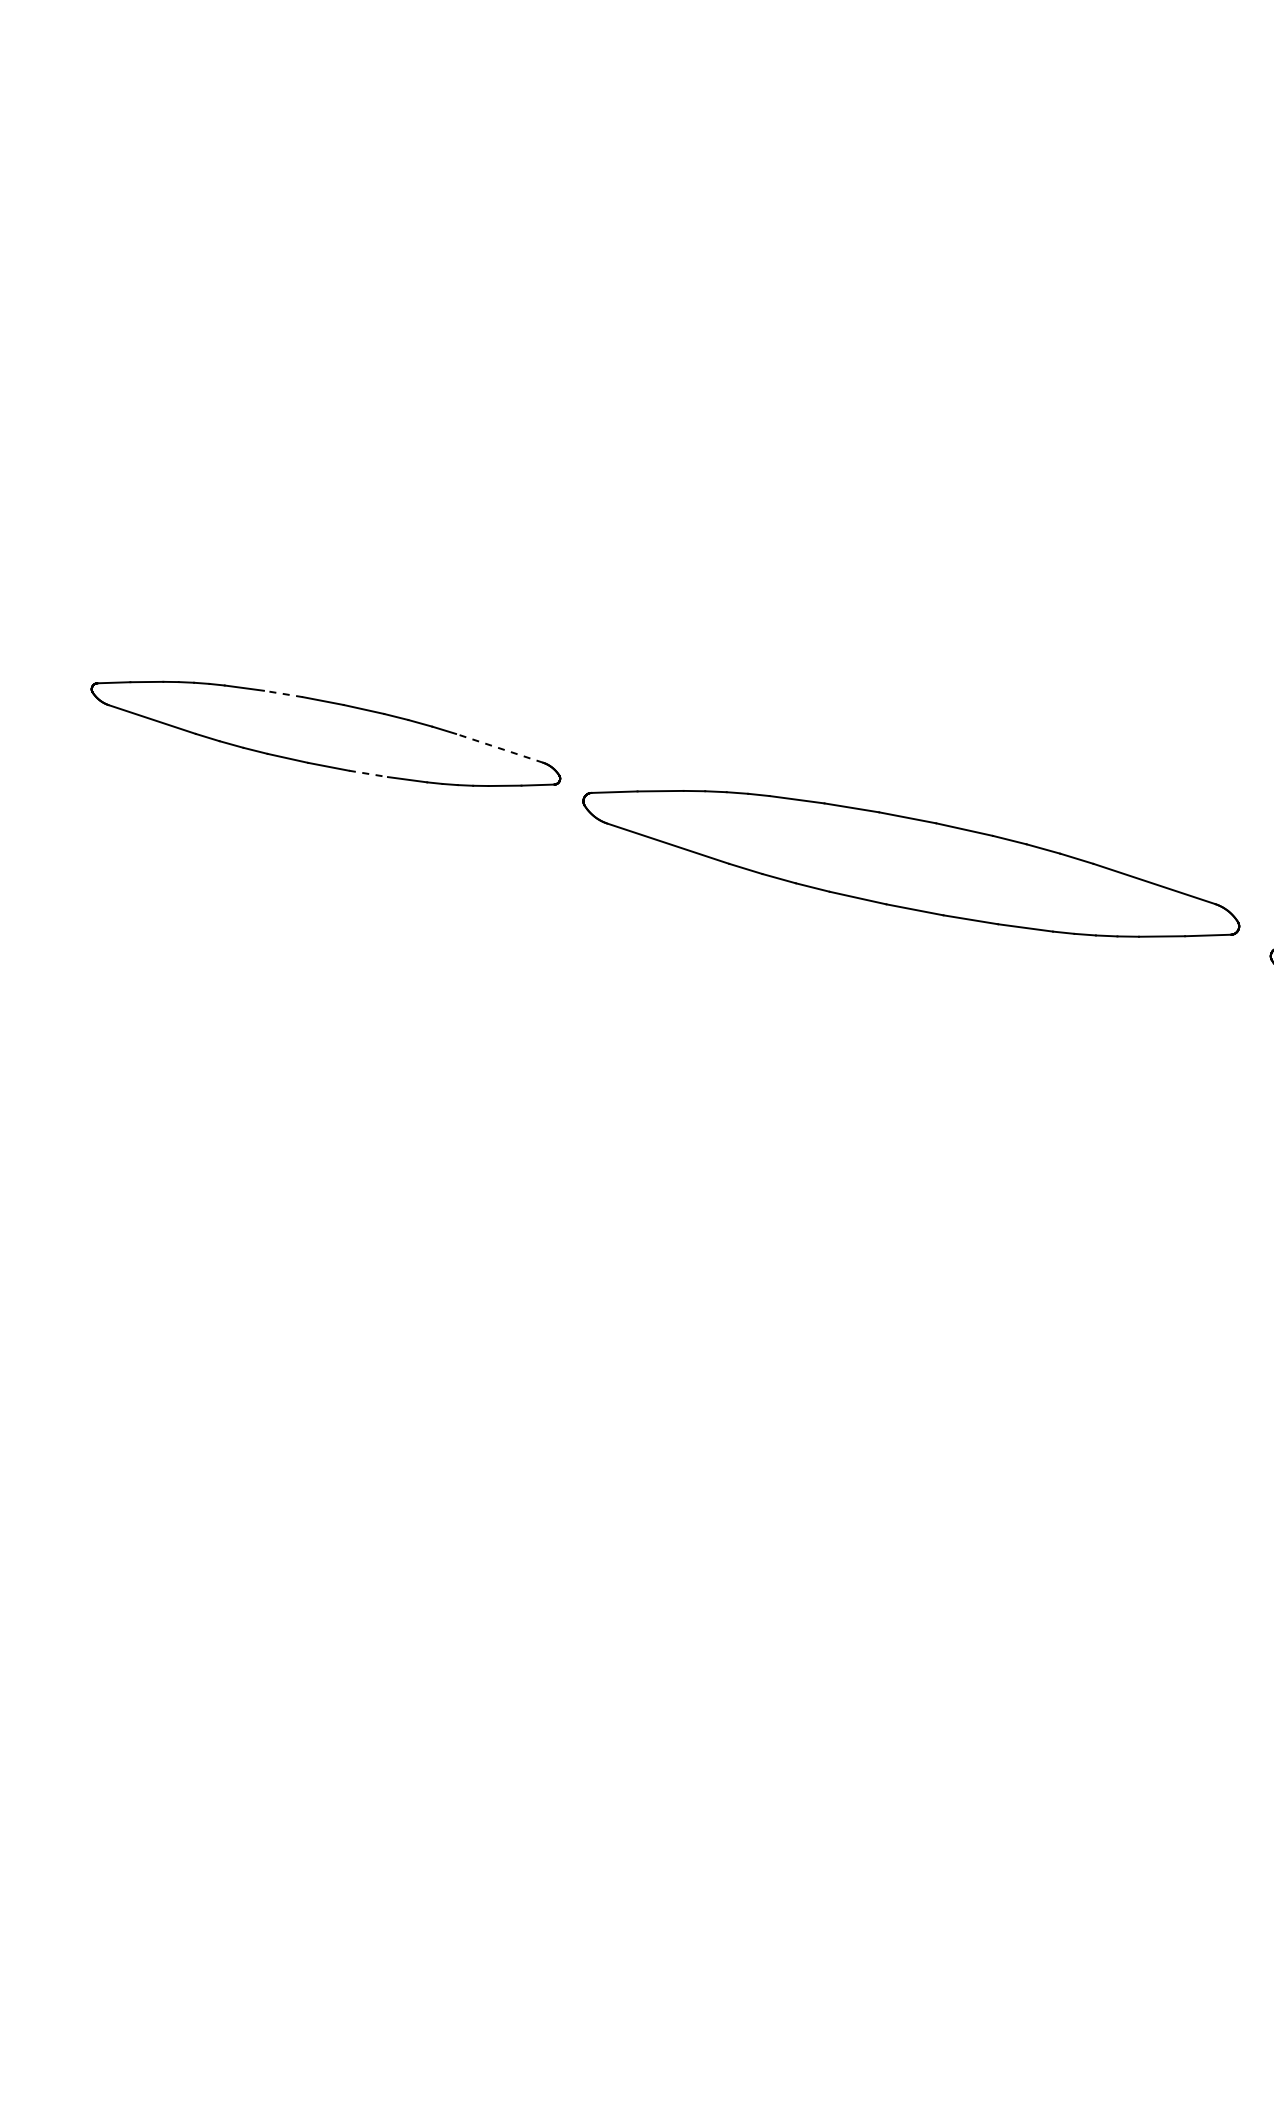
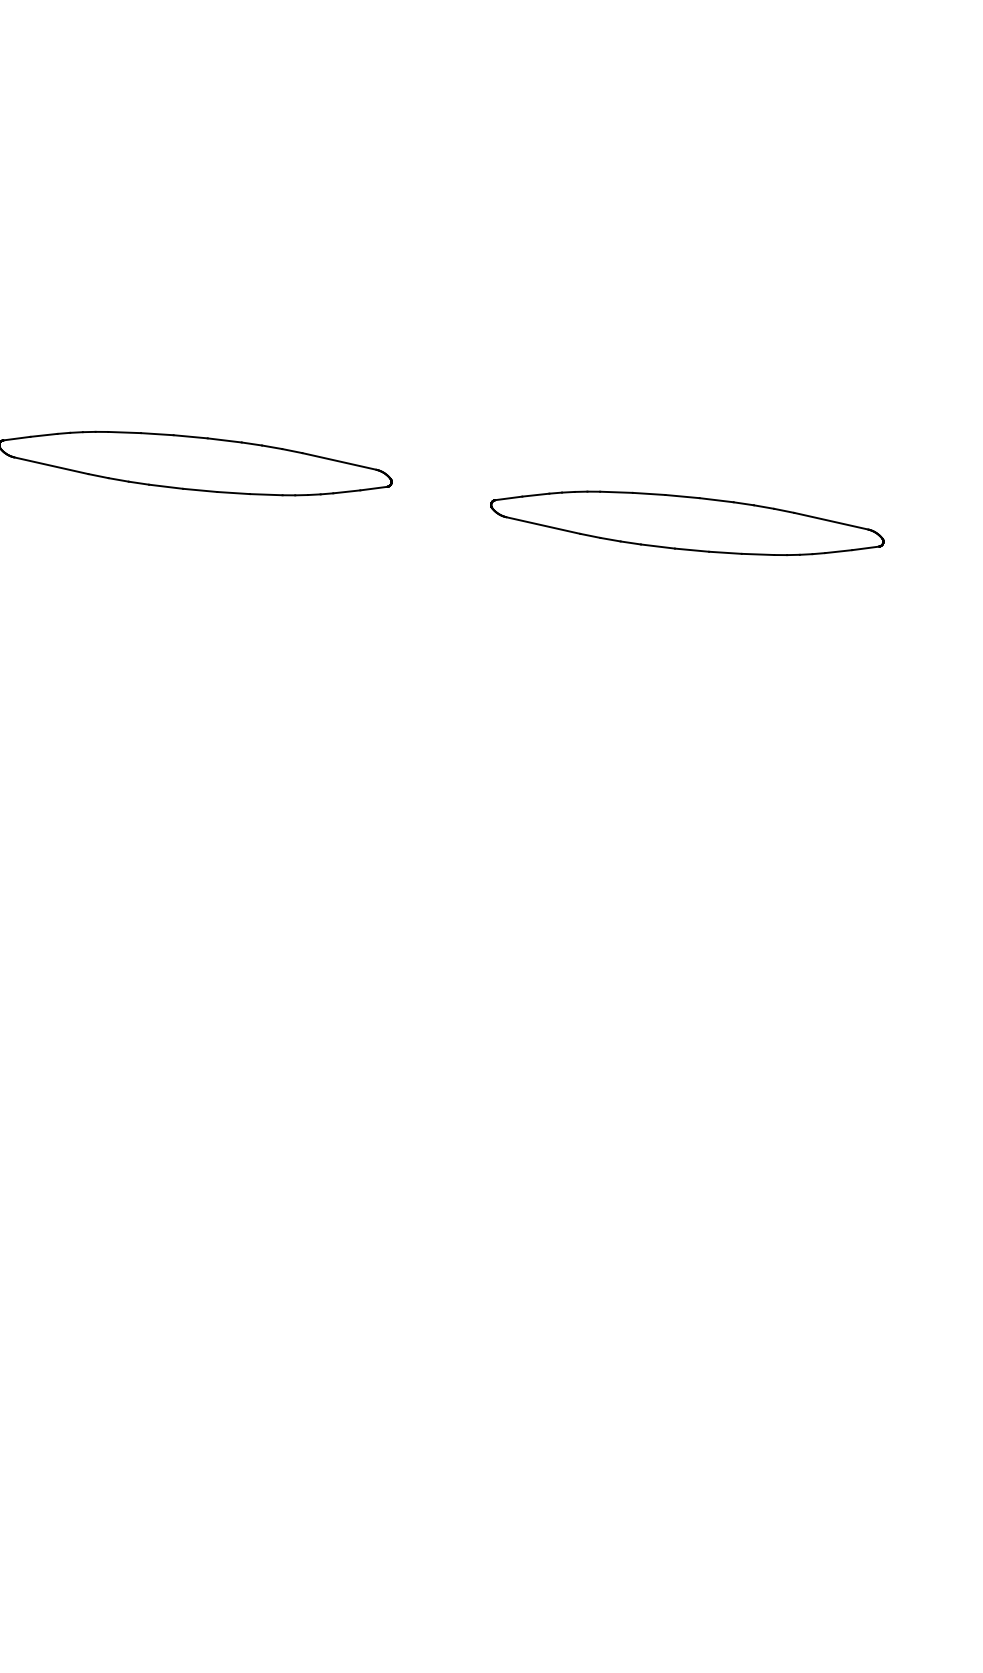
line: (283, 693) -> (157, 433), dashed -> solid
line: (499, 748) -> (339, 461), dashed -> solid
line: (368, 773) -> (233, 492), dashed -> solid
part: (911, 864) -> (687, 523), size x0.71

